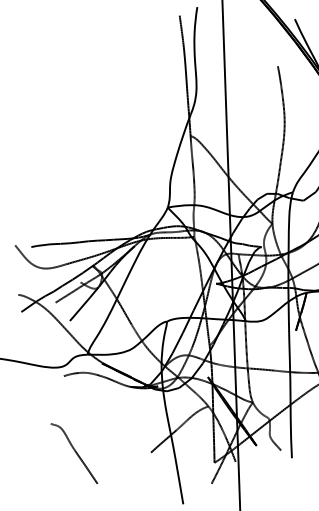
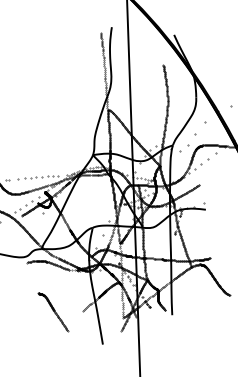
curve: (74, 452) -> (53, 311), moved

